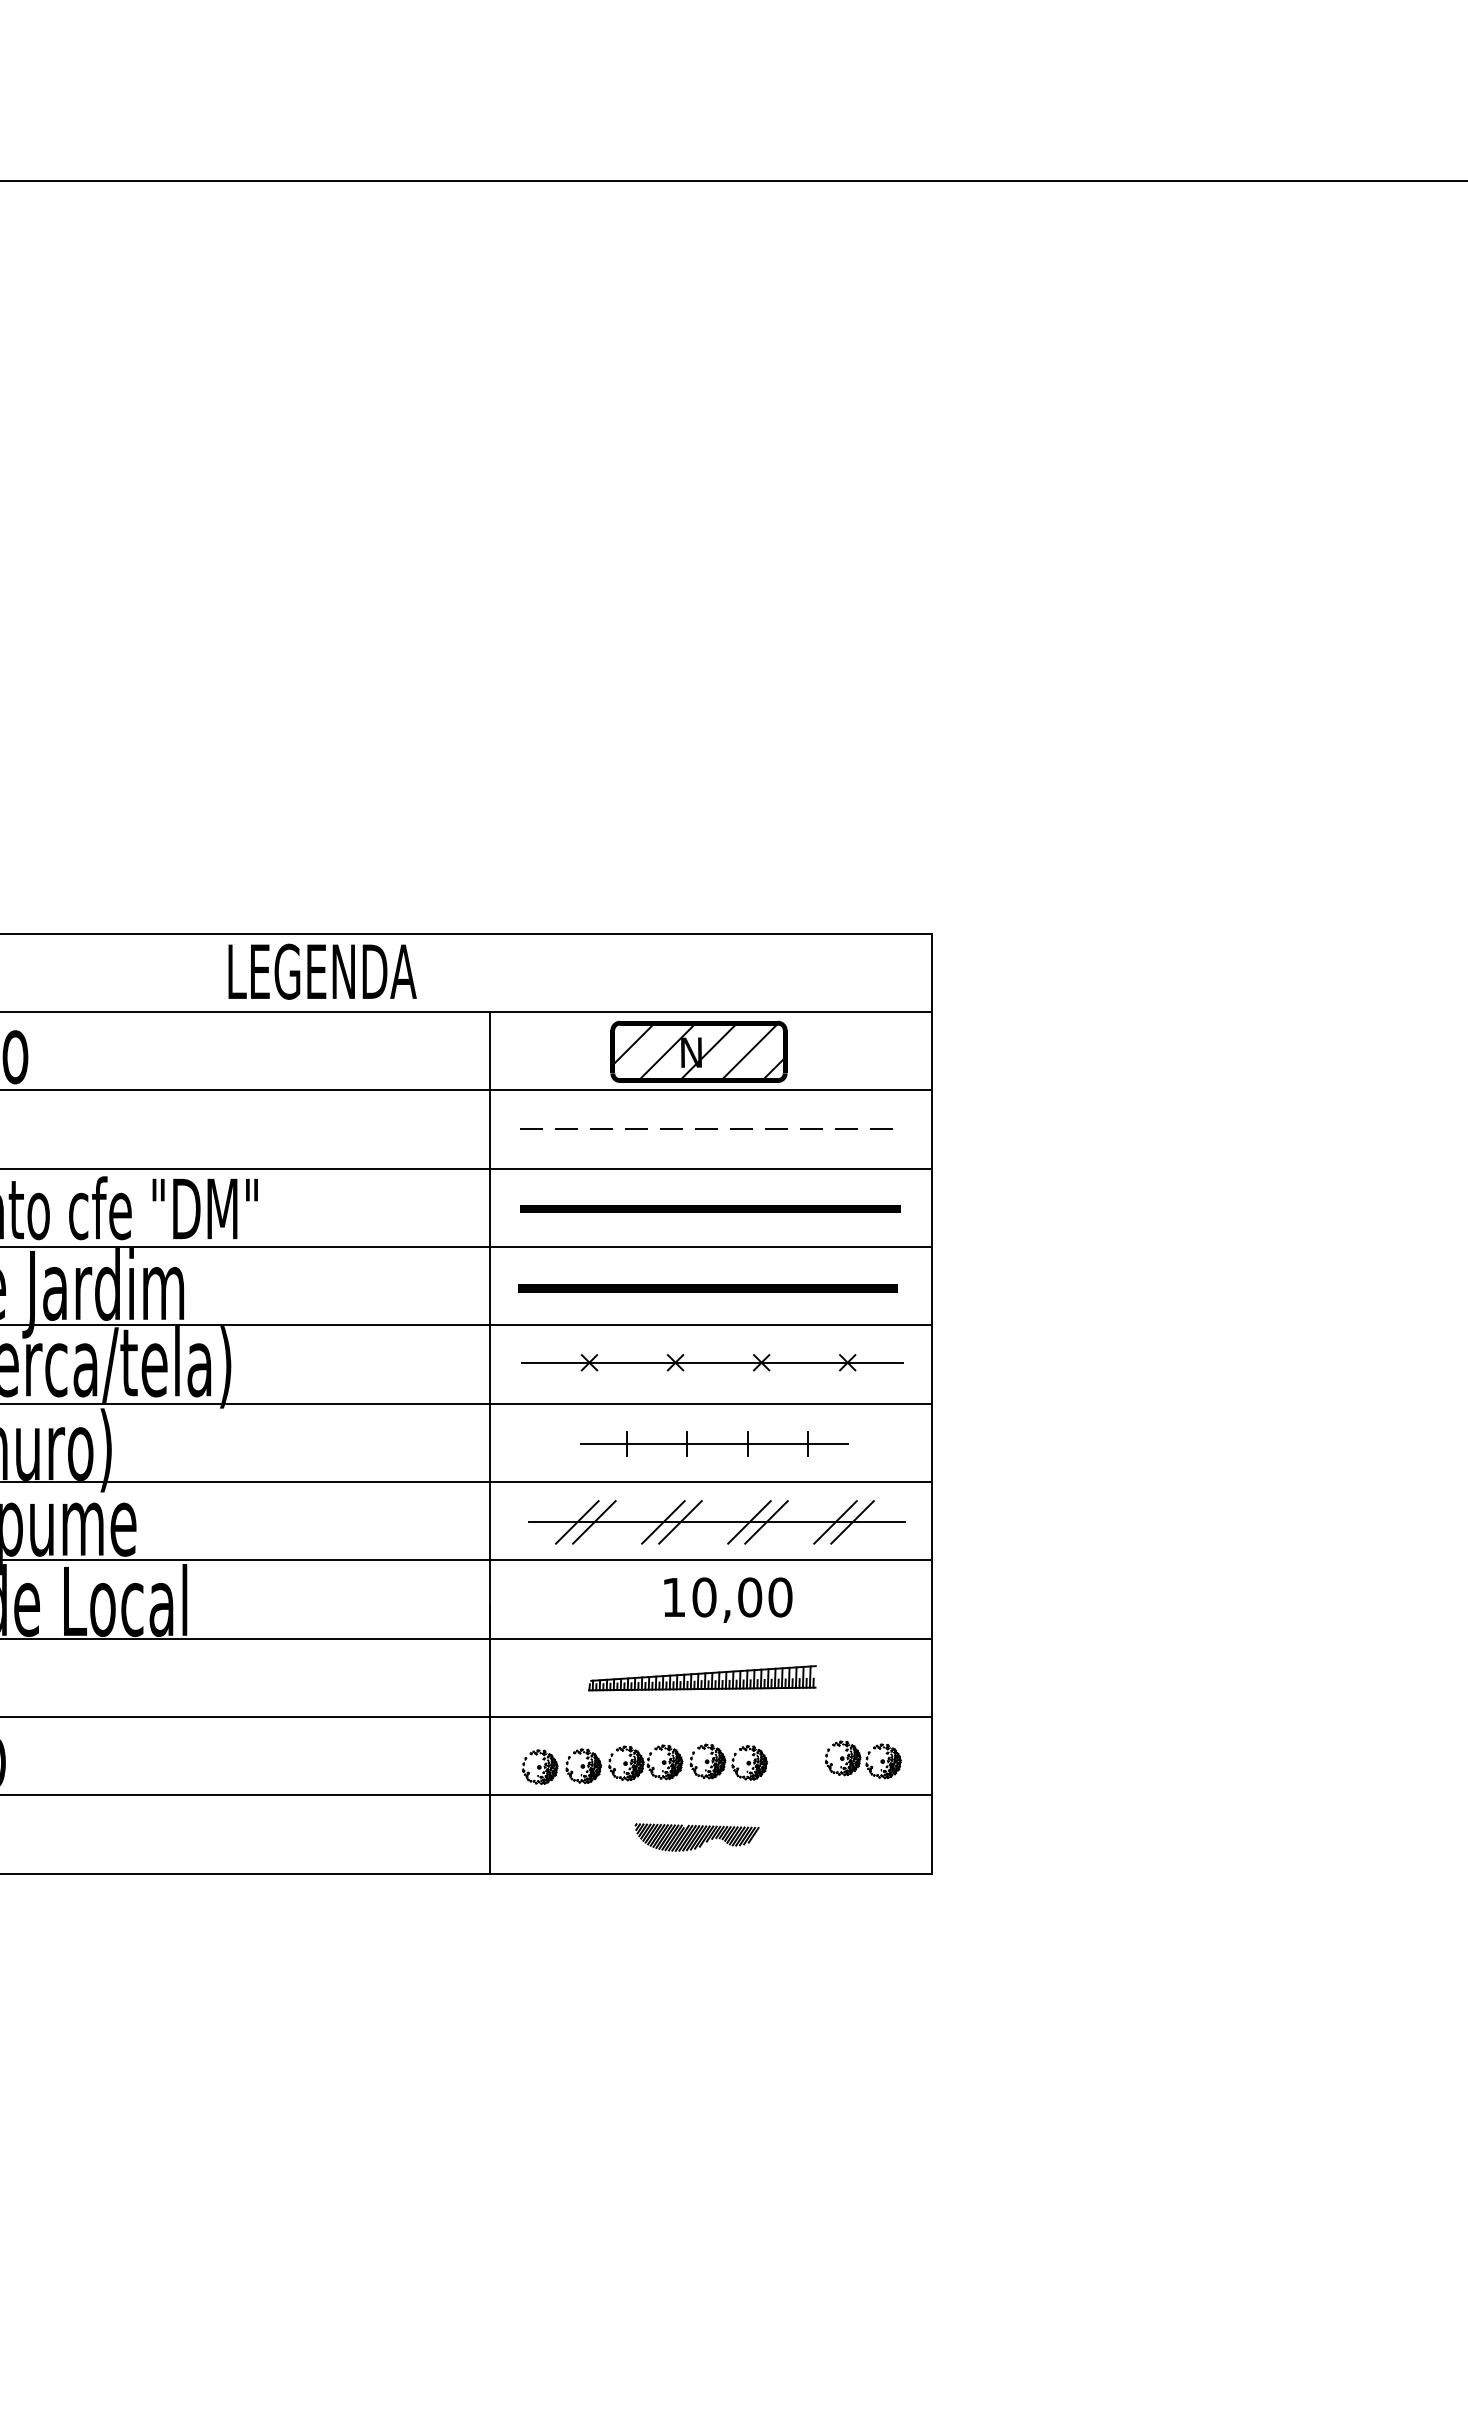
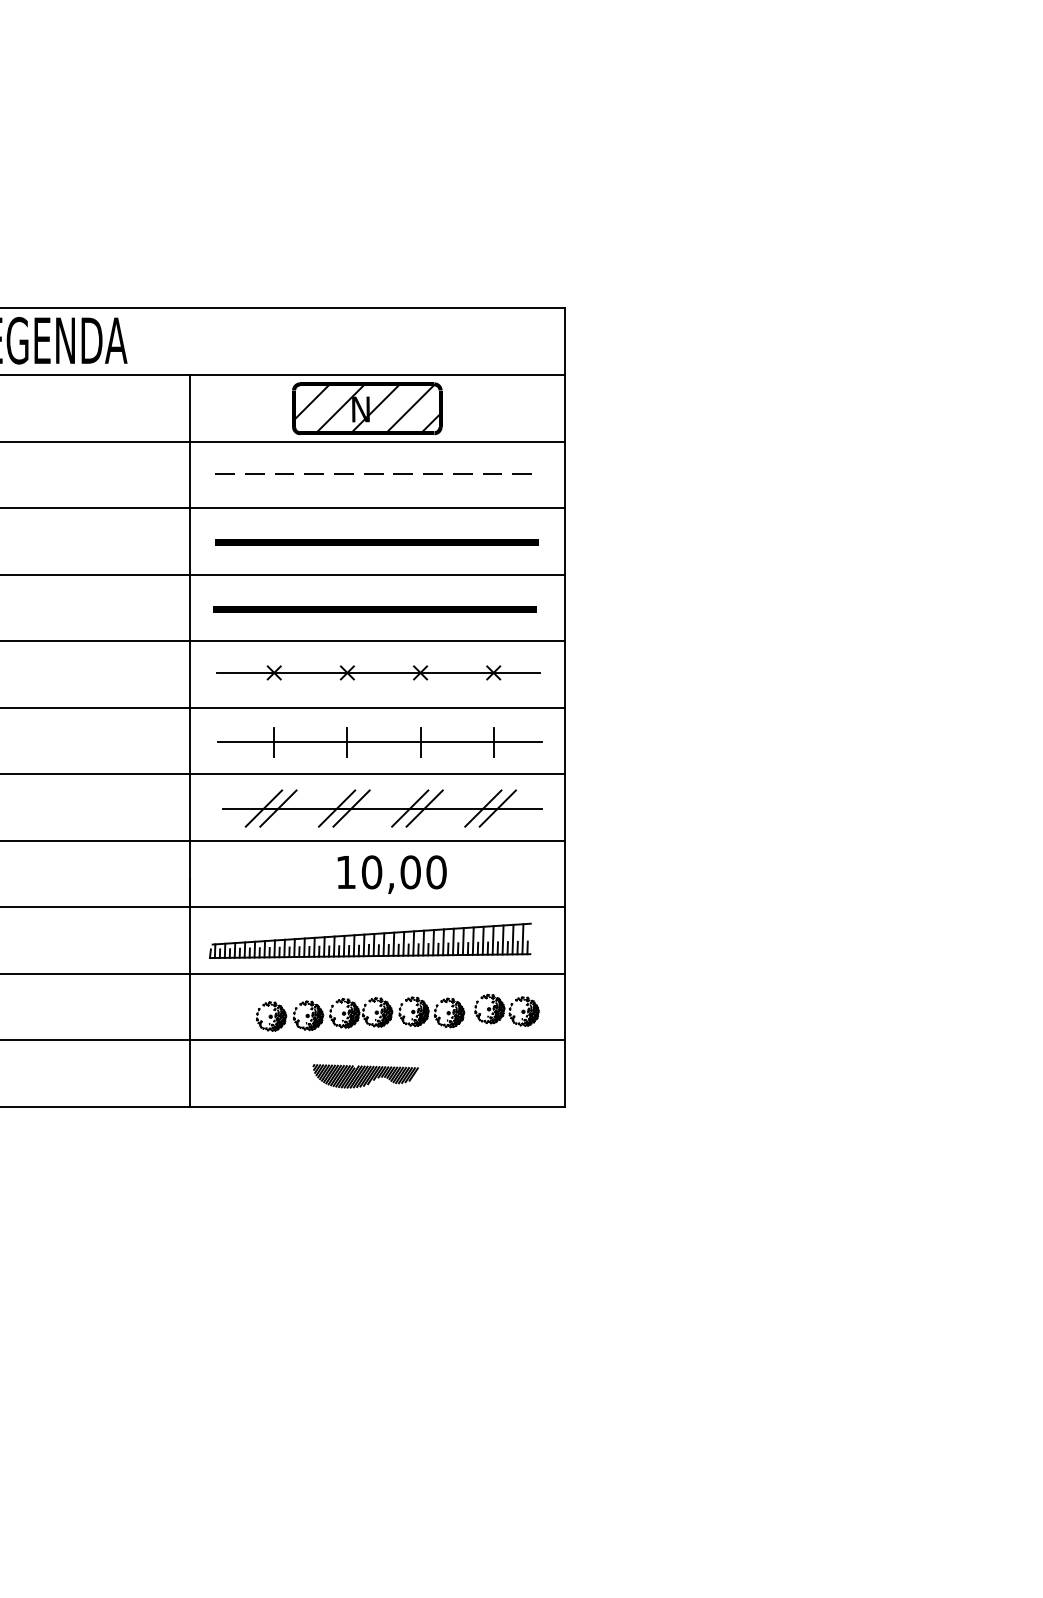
part: (714, 1444) -> (380, 742), size x1.43
part: (702, 1678) -> (370, 941), size x1.67
part: (645, 1763) -> (360, 1013), moved

